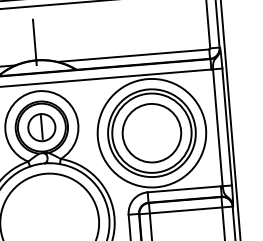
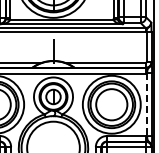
line: (218, 129) -> (147, 105), solid -> dashed

